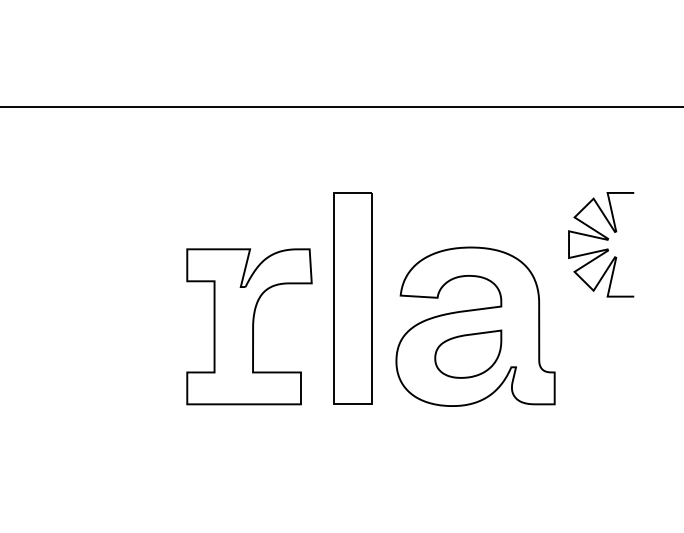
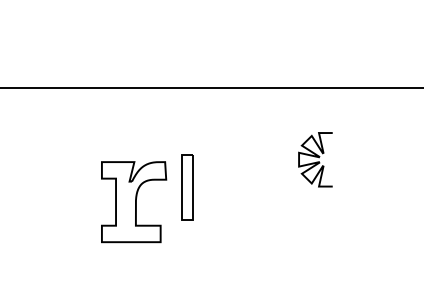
part: (352, 298) -> (187, 187), size x0.6
part: (474, 325) -> (250, 201), removed

